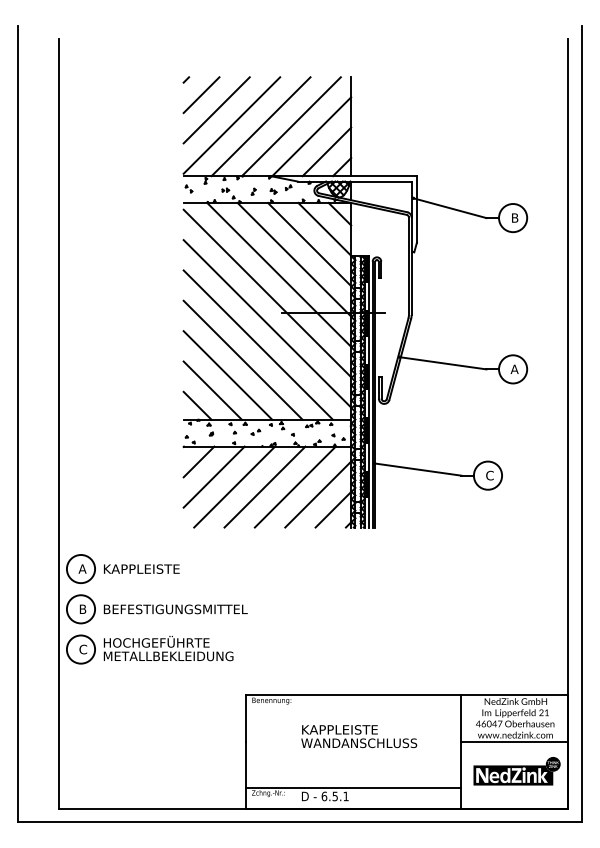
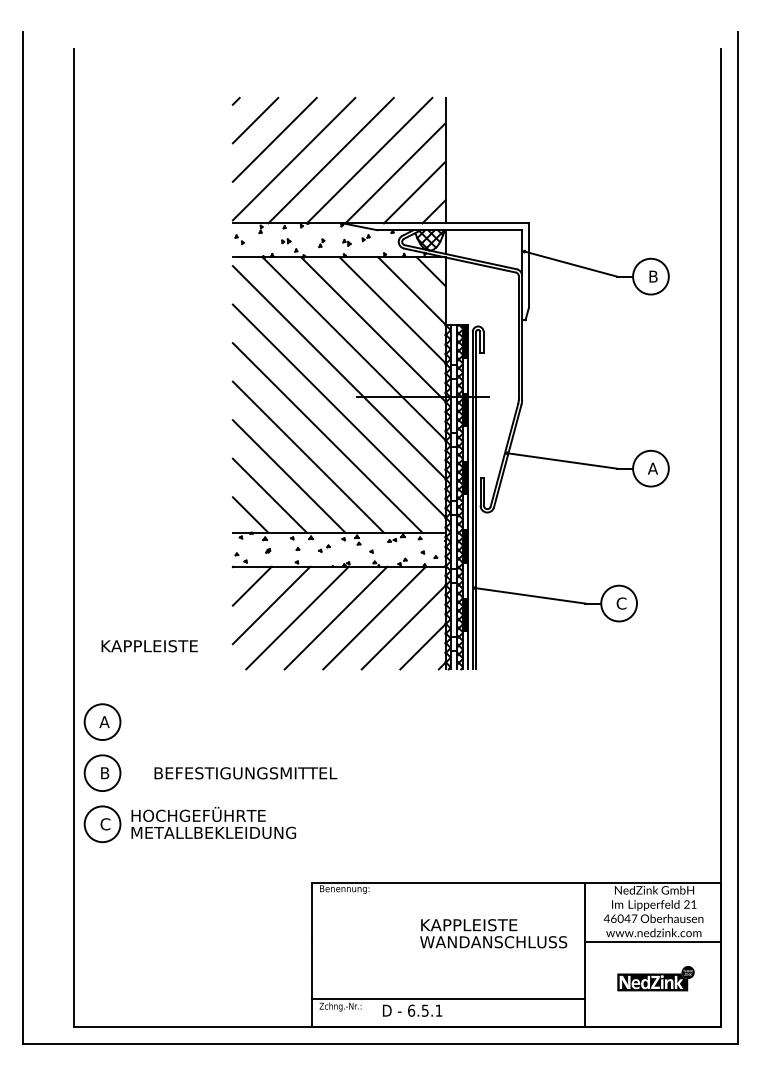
text: (141, 569) -> (149, 646), moved
text: (175, 609) -> (245, 773), moved
text: (359, 736) -> (493, 933), moved
part: (516, 771) -> (655, 978), size x0.7

